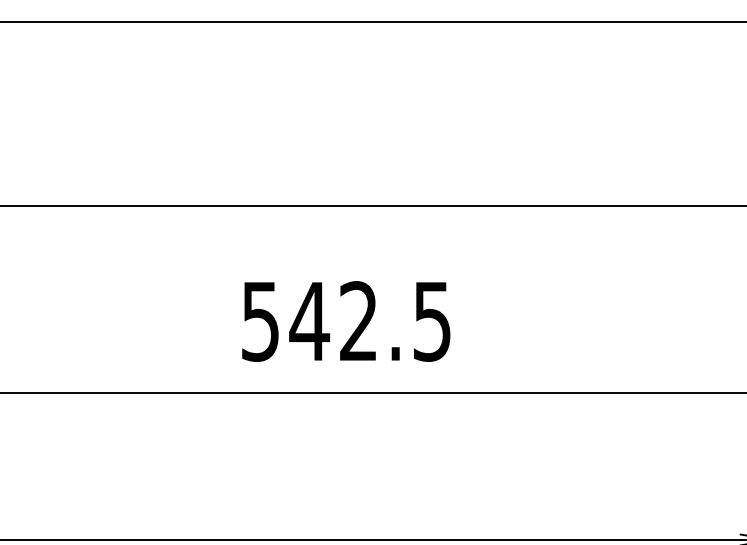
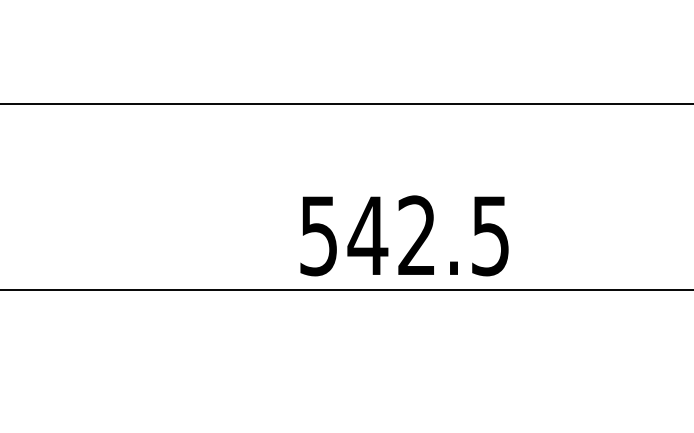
text: (346, 321) -> (404, 235), moved

